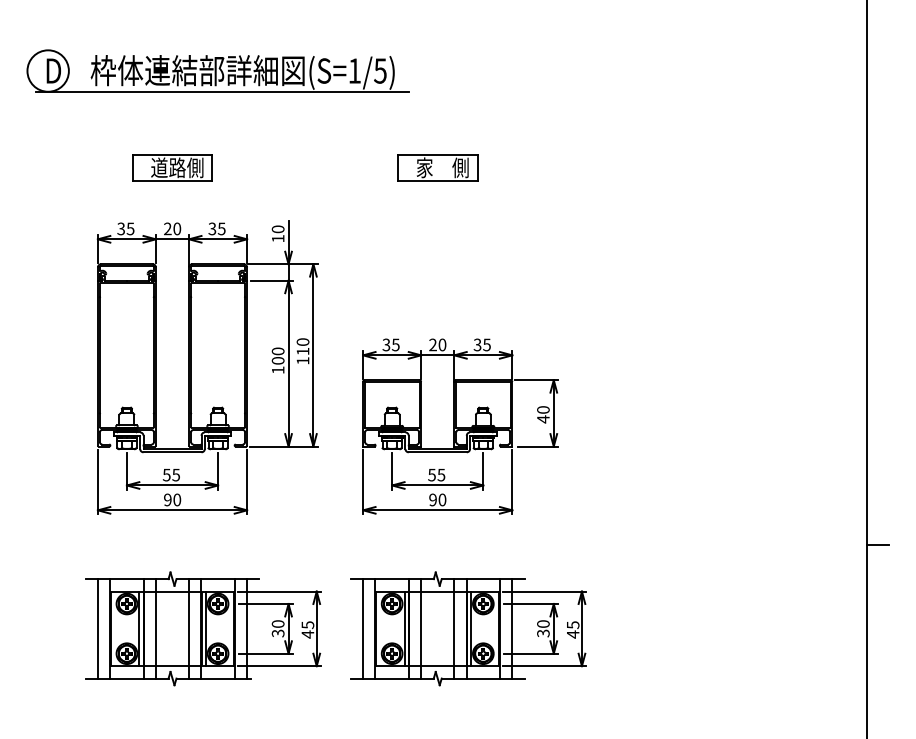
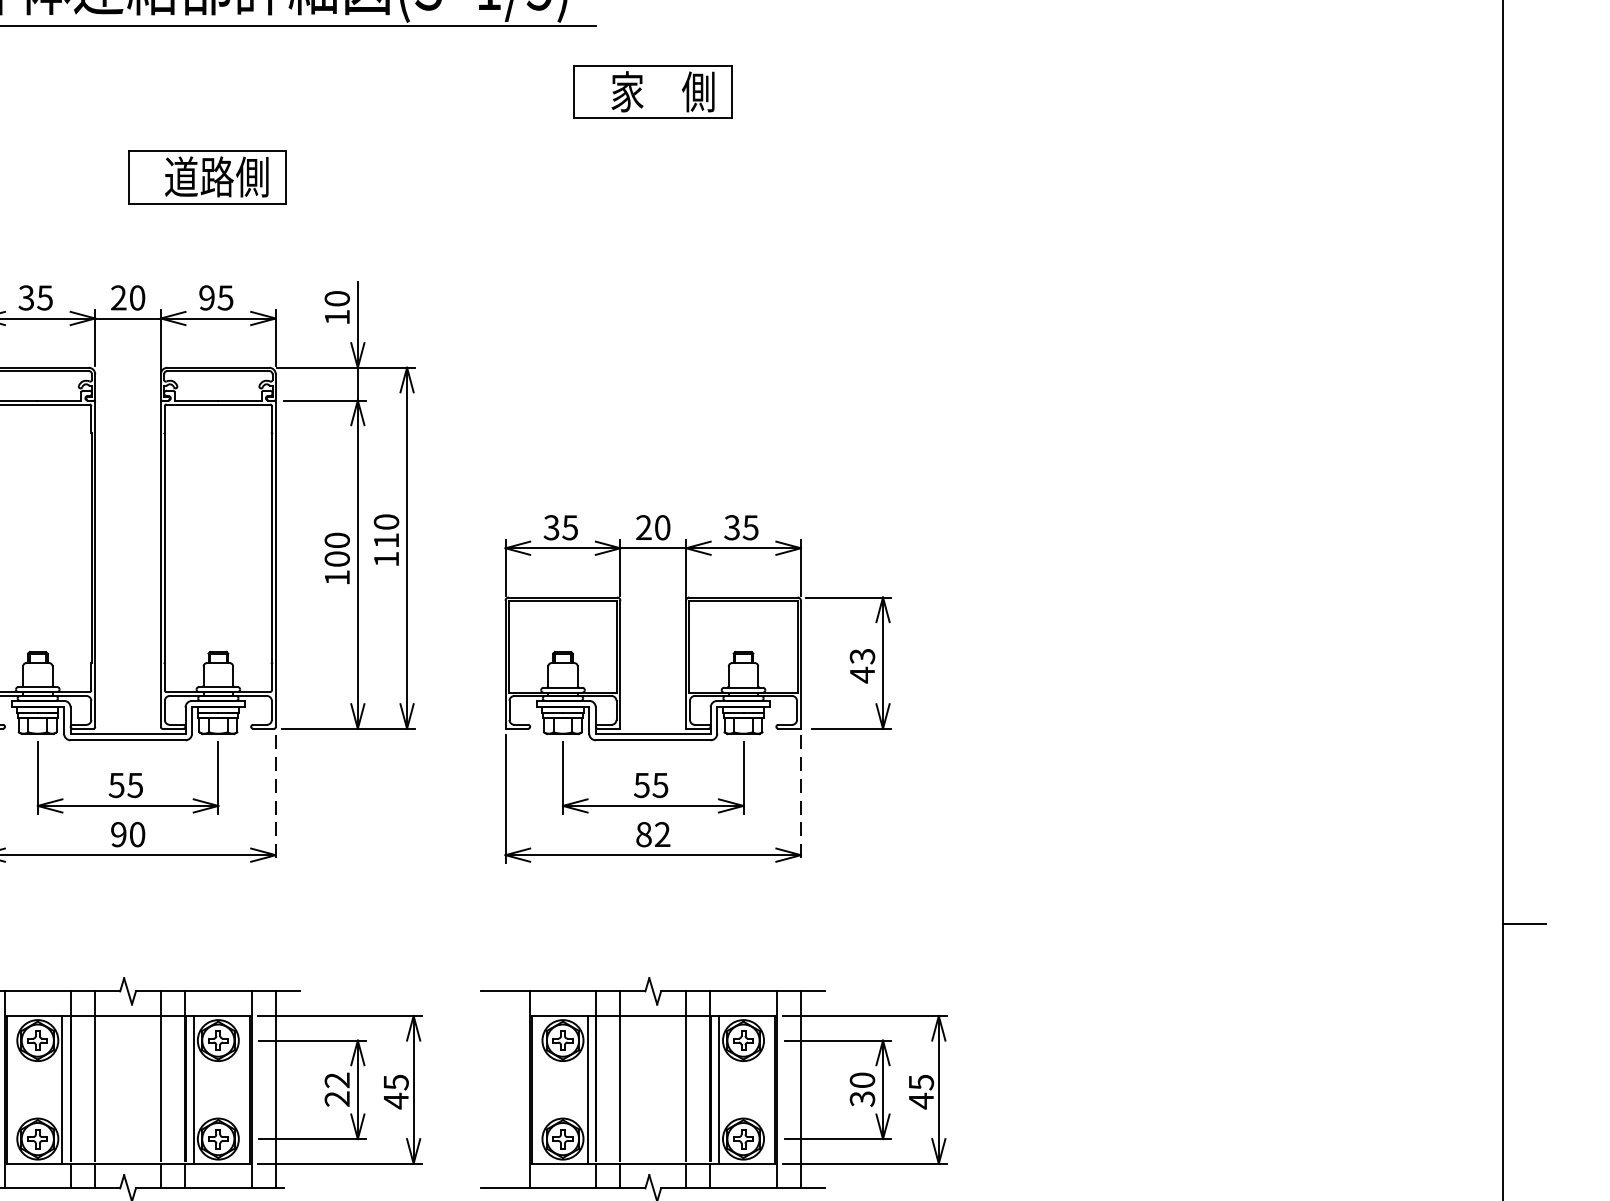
part: (172, 167) -> (207, 176), moved
part: (437, 167) -> (652, 91), moved
text: (212, 228) -> (207, 297), 35 -> 95
text: (543, 409) -> (862, 655), 40 -> 43
line: (247, 482) -> (276, 800), solid -> dashed
line: (512, 482) -> (801, 800), solid -> dashed
text: (437, 499) -> (652, 833), 90 -> 82
text: (277, 628) -> (335, 1089), 30 -> 22
line: (363, 628) -> (506, 1089), removed

